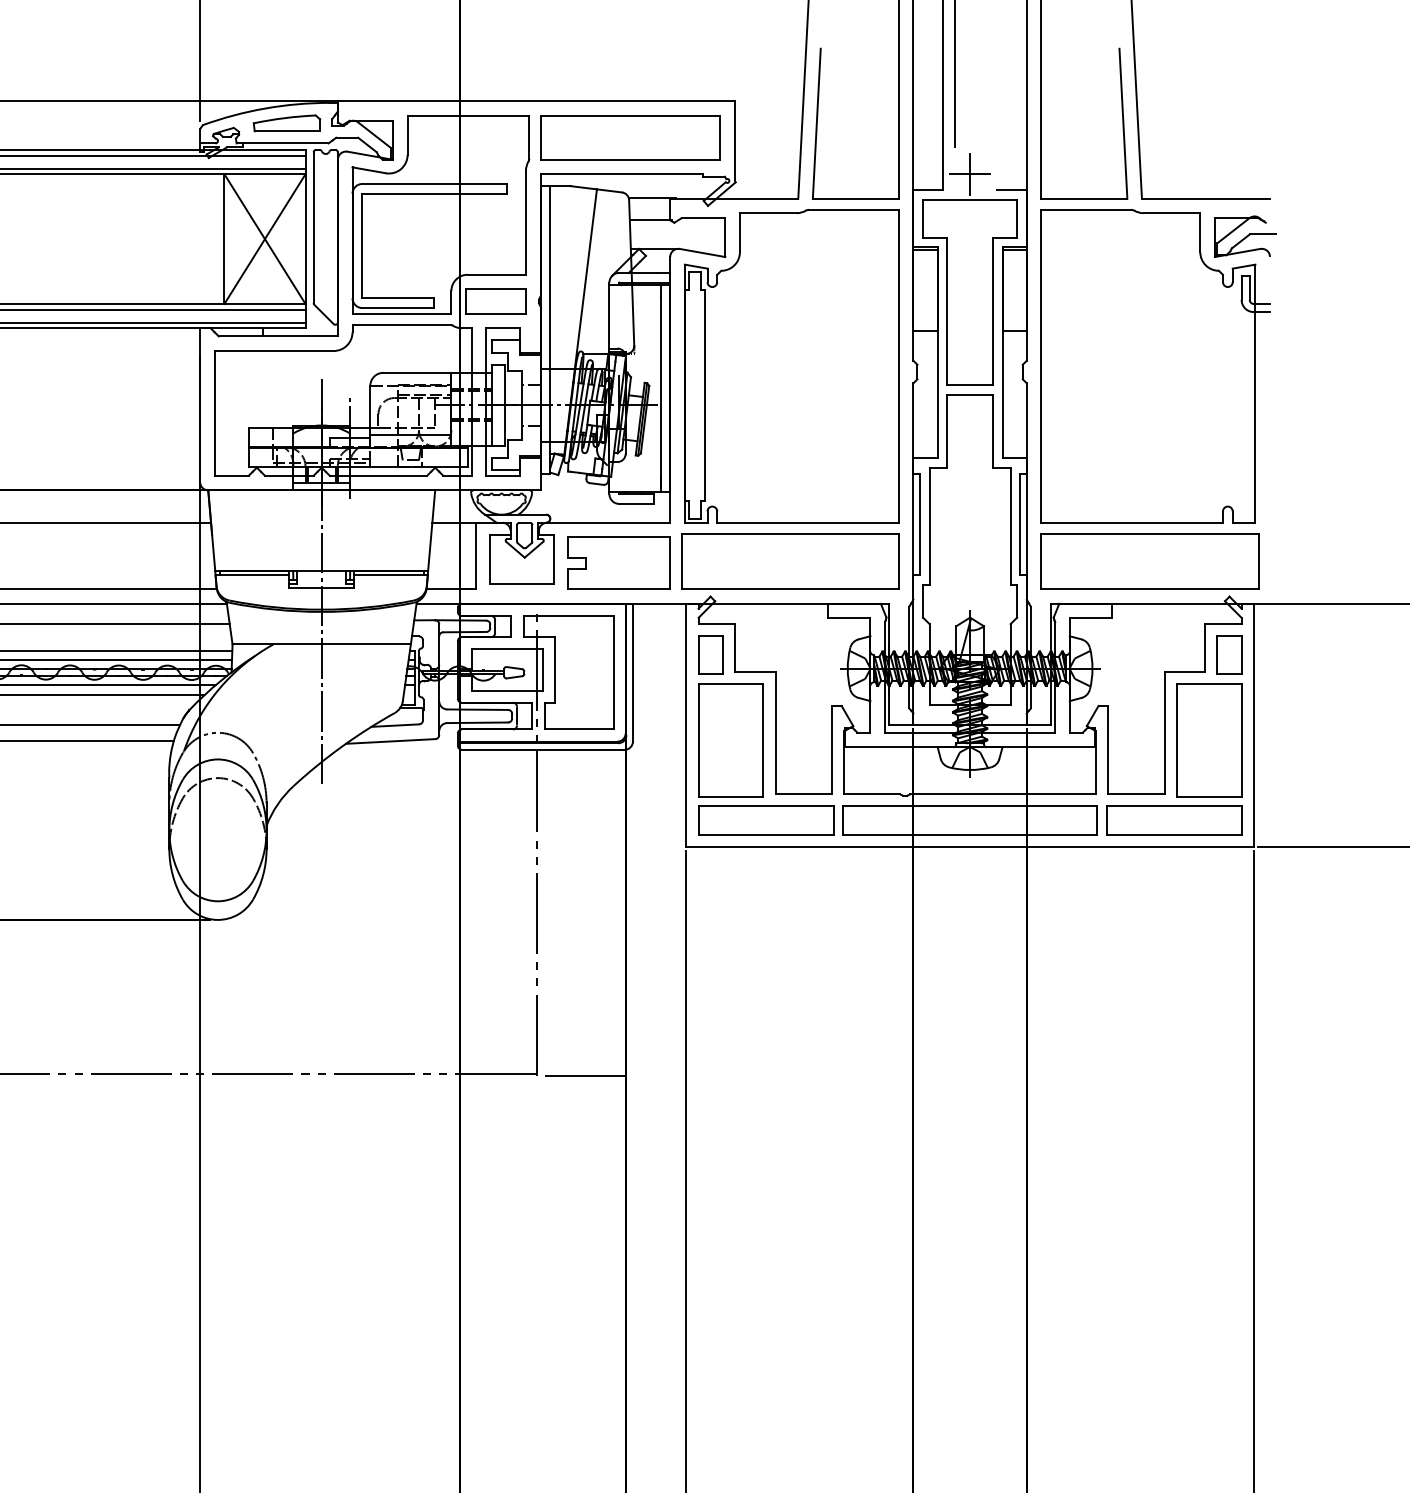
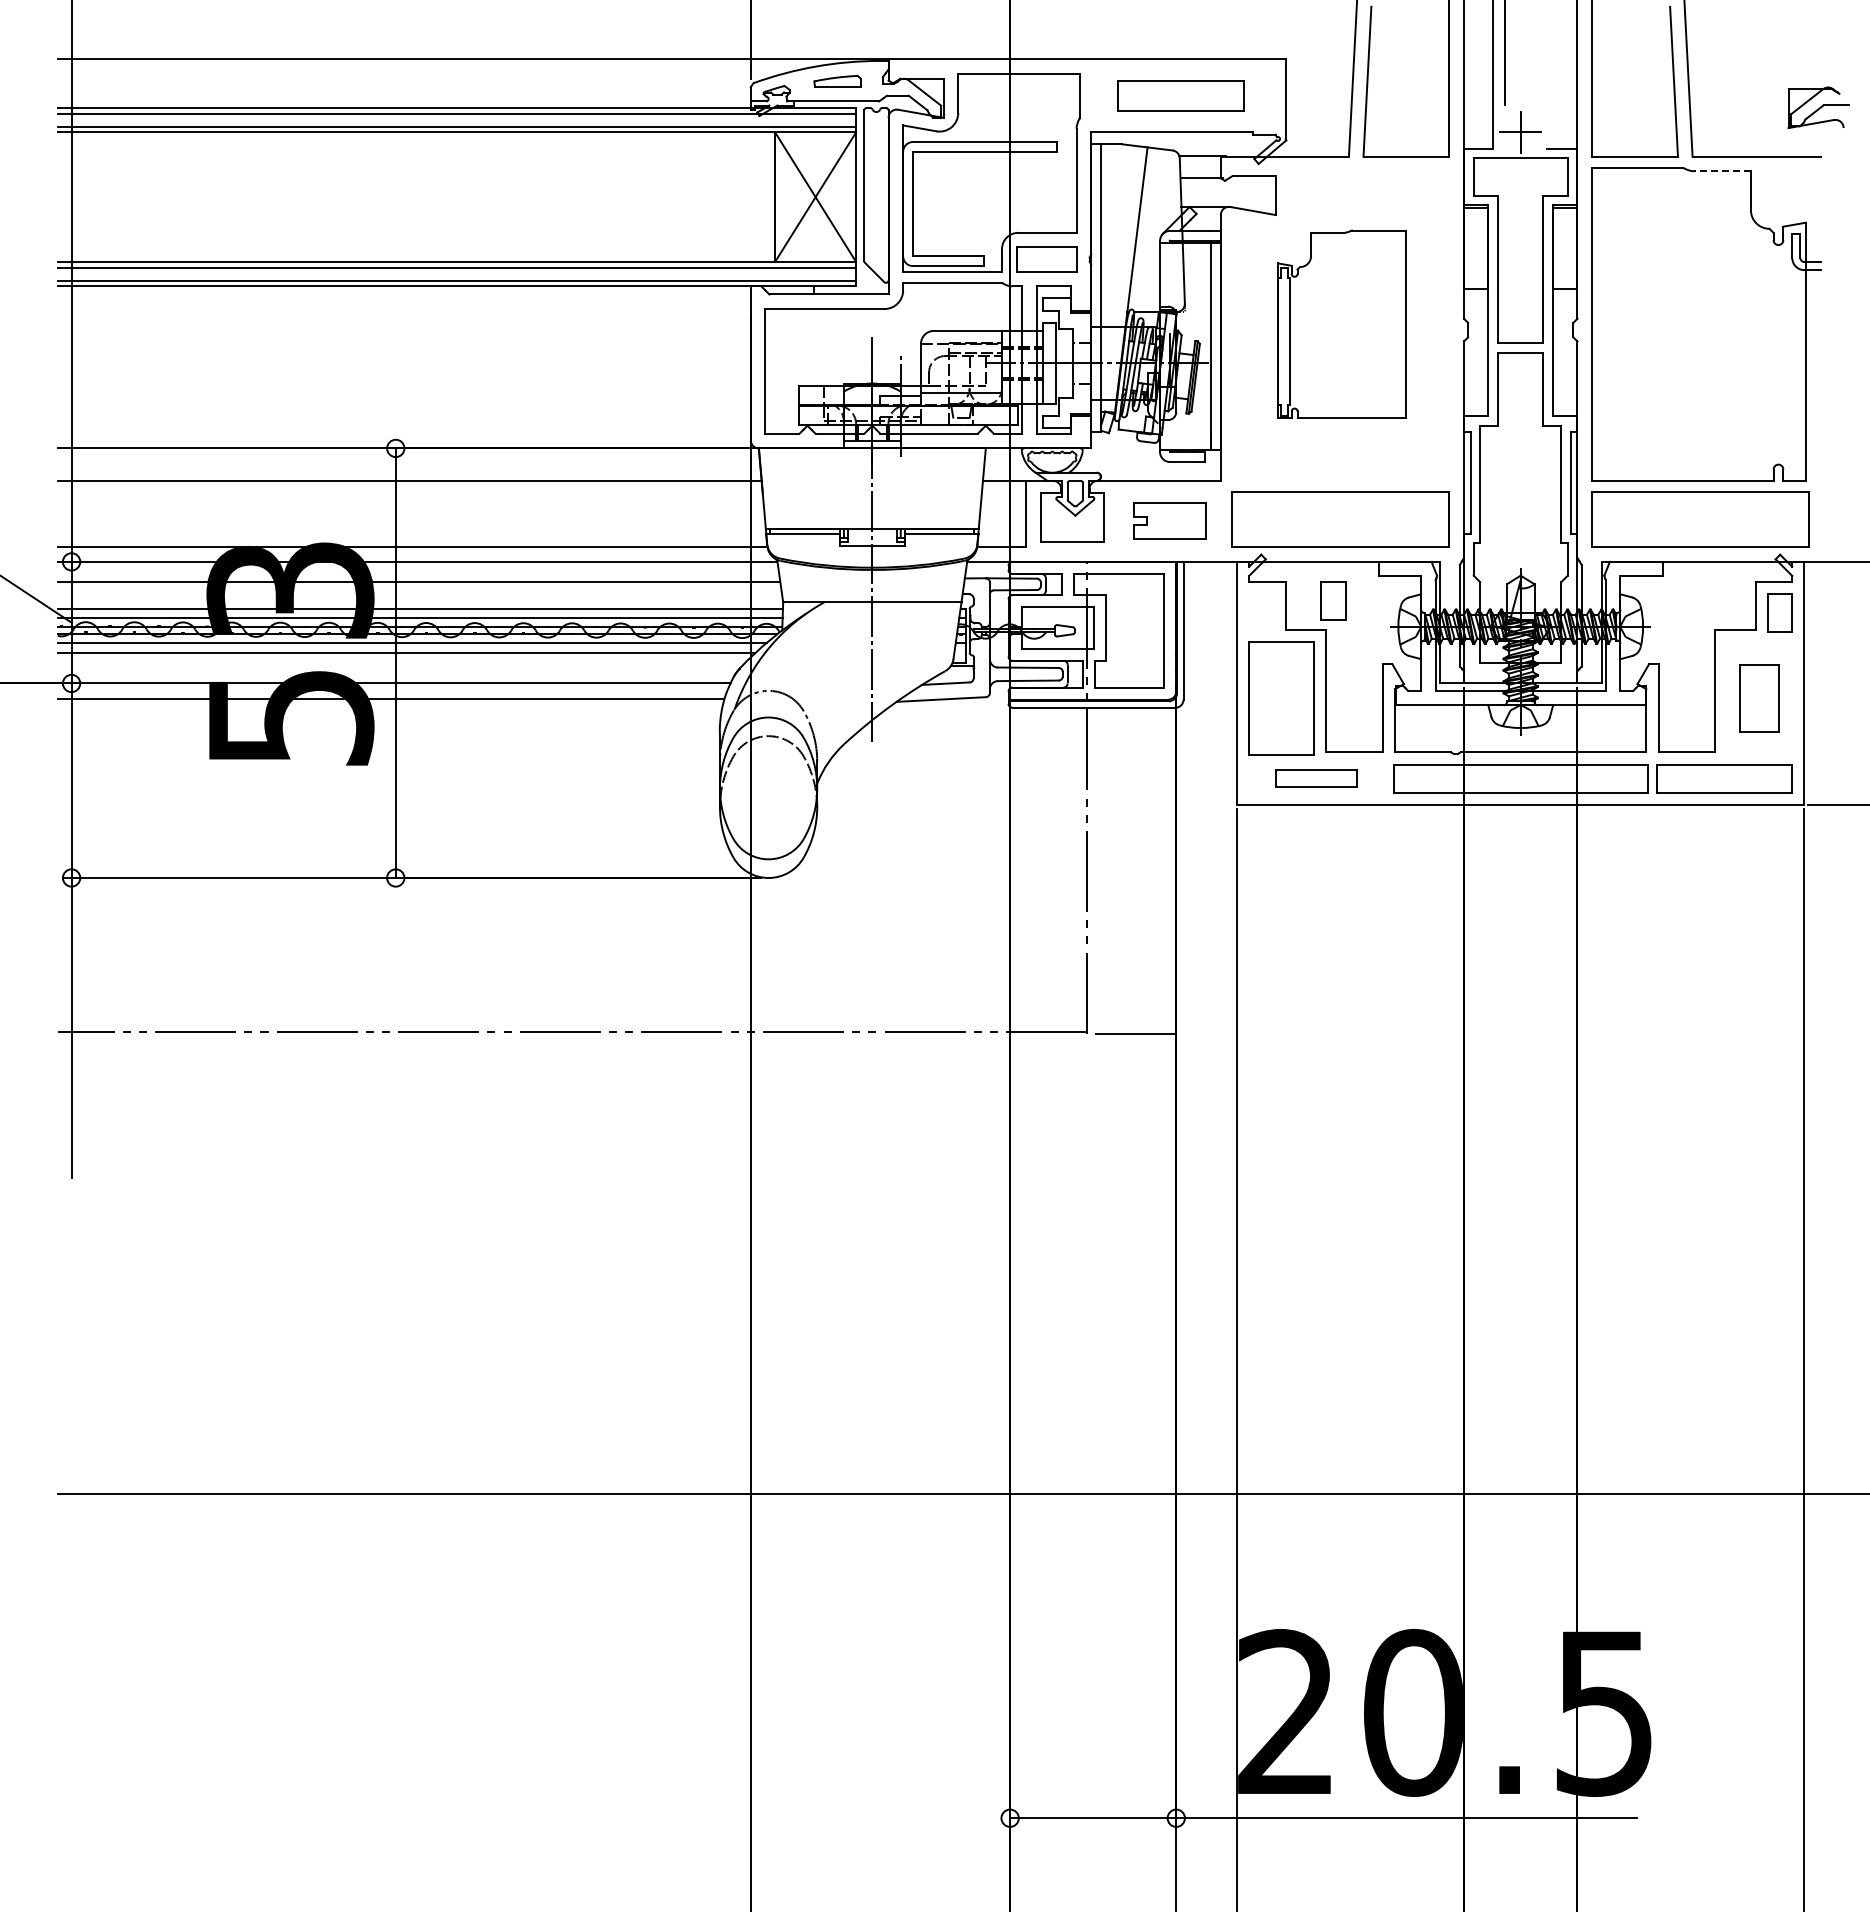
part: (286, 123) -> (837, 81), size x0.7
part: (629, 137) -> (1180, 95), size x0.7
line: (1171, 213) -> (1722, 171), solid -> dashed
part: (1244, 236) -> (1818, 107), moved
part: (790, 366) -> (1341, 324), size x0.6
part: (618, 562) -> (1169, 520), size x0.7
part: (710, 654) -> (1333, 600), moved
part: (1208, 740) -> (1759, 698), size x0.6
part: (765, 820) -> (1316, 778), size x0.6

